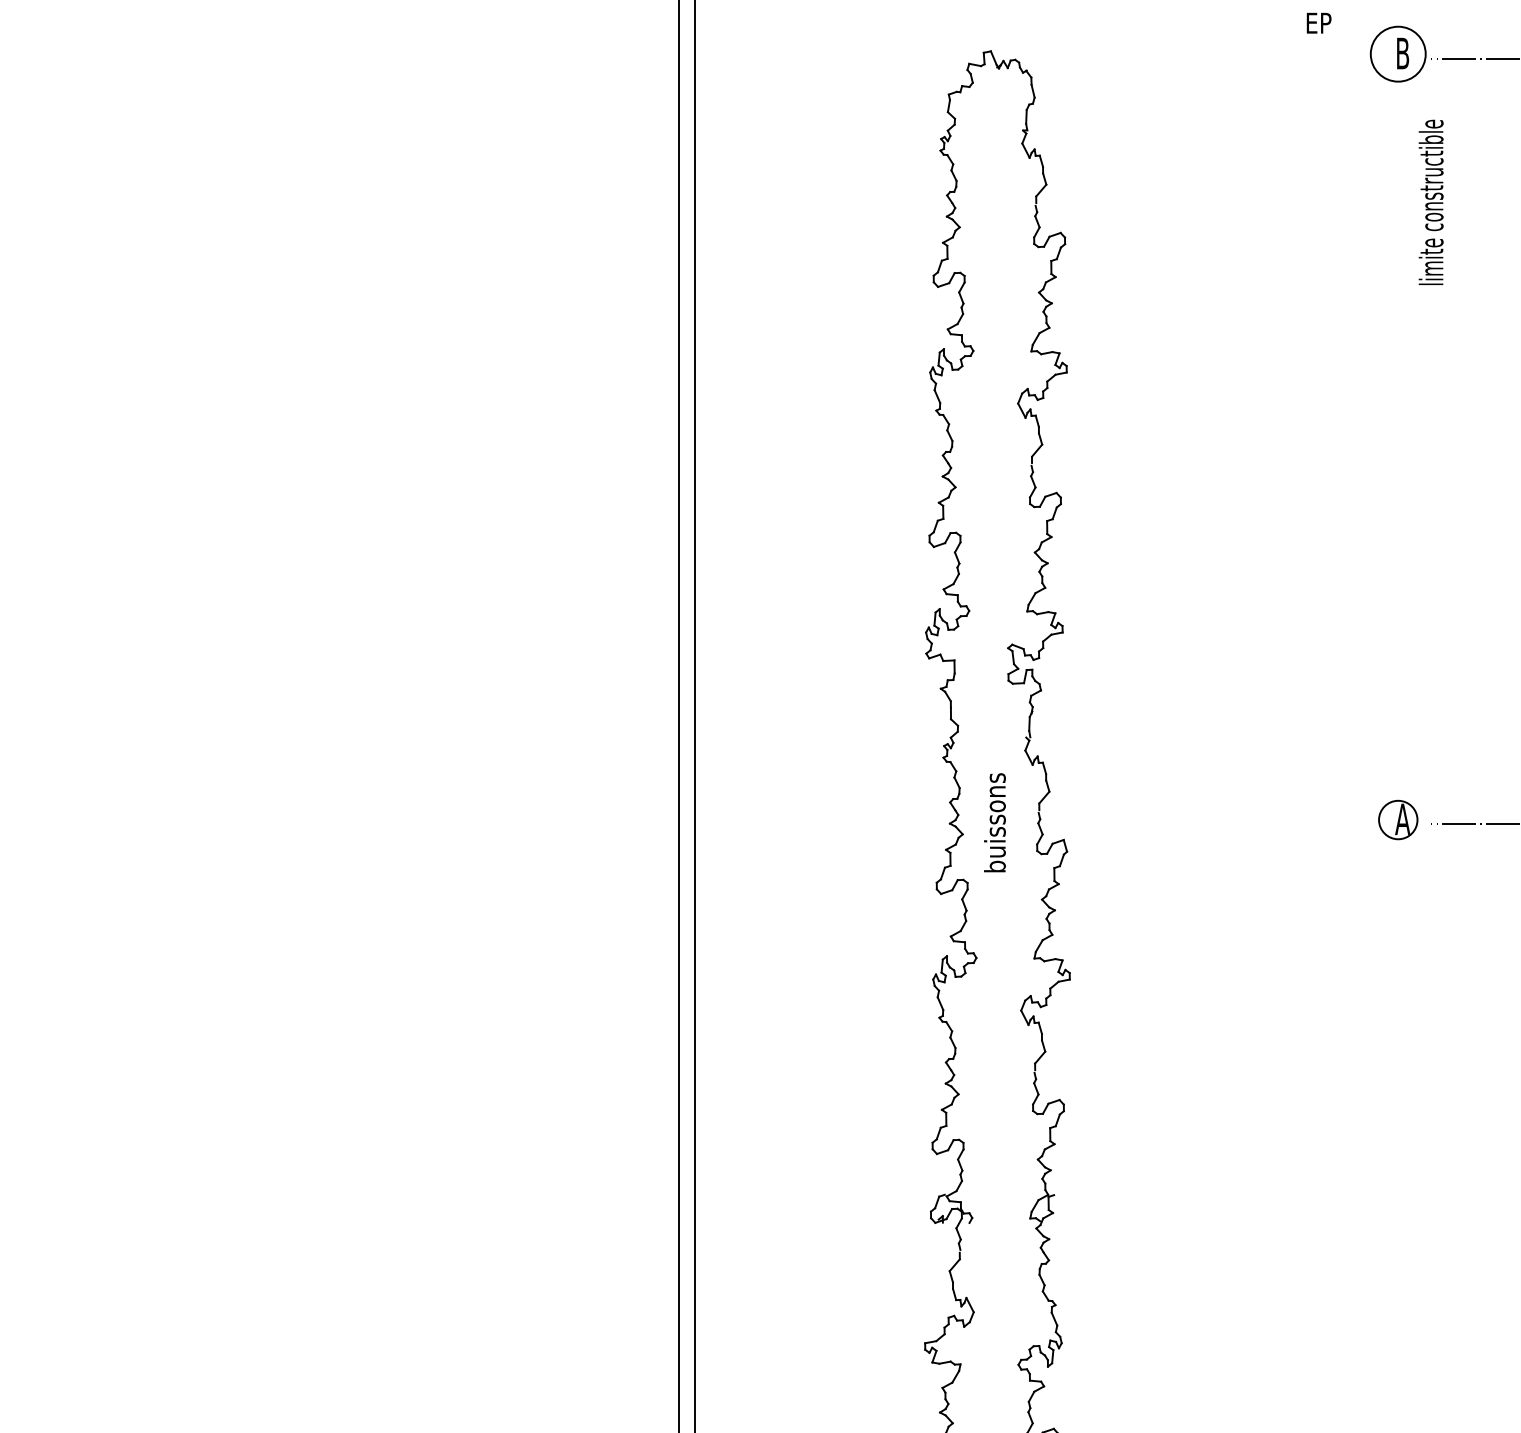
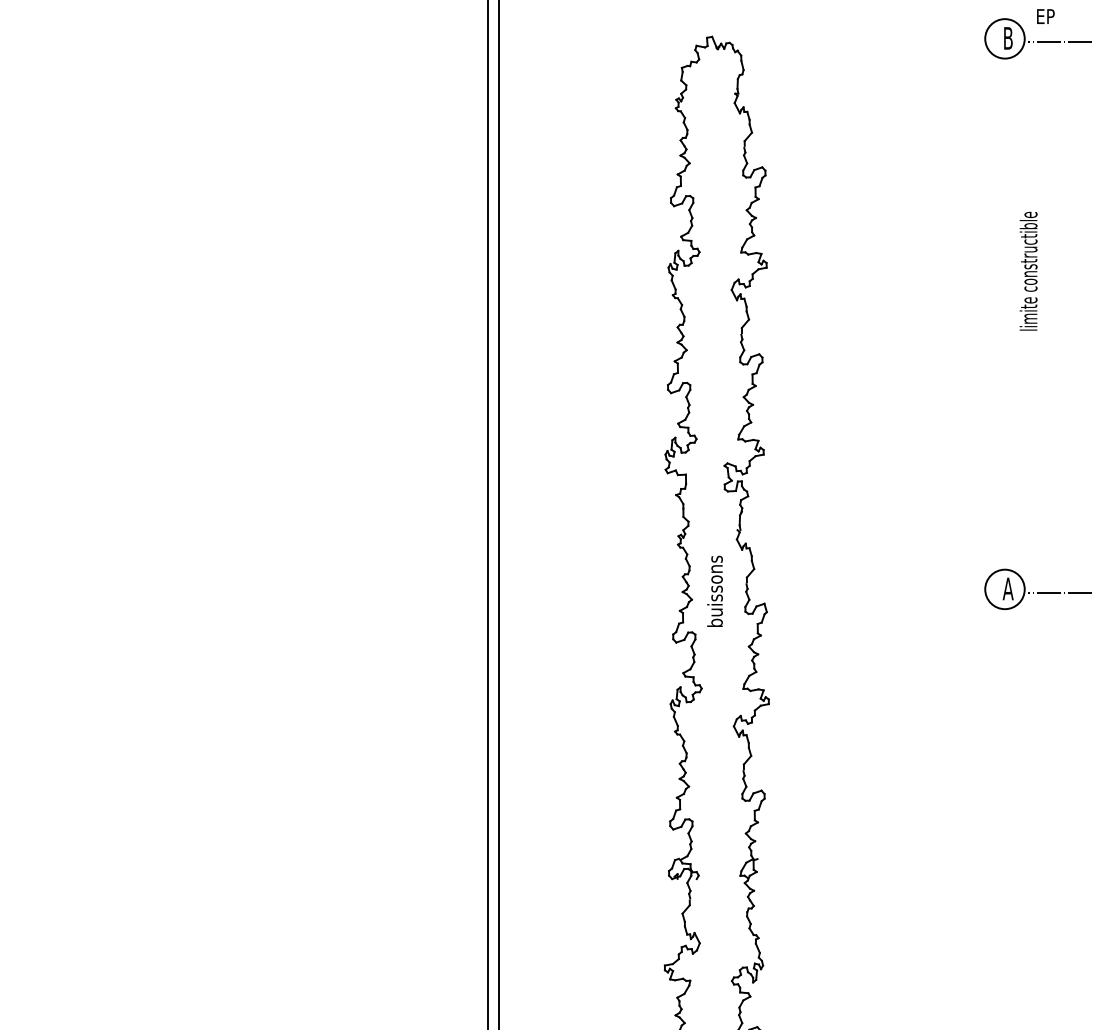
text: (1318, 22) -> (1045, 16), moved
text: (1430, 201) -> (1028, 270), moved
circle: (1397, 819) -> (1004, 589), size x1.43

